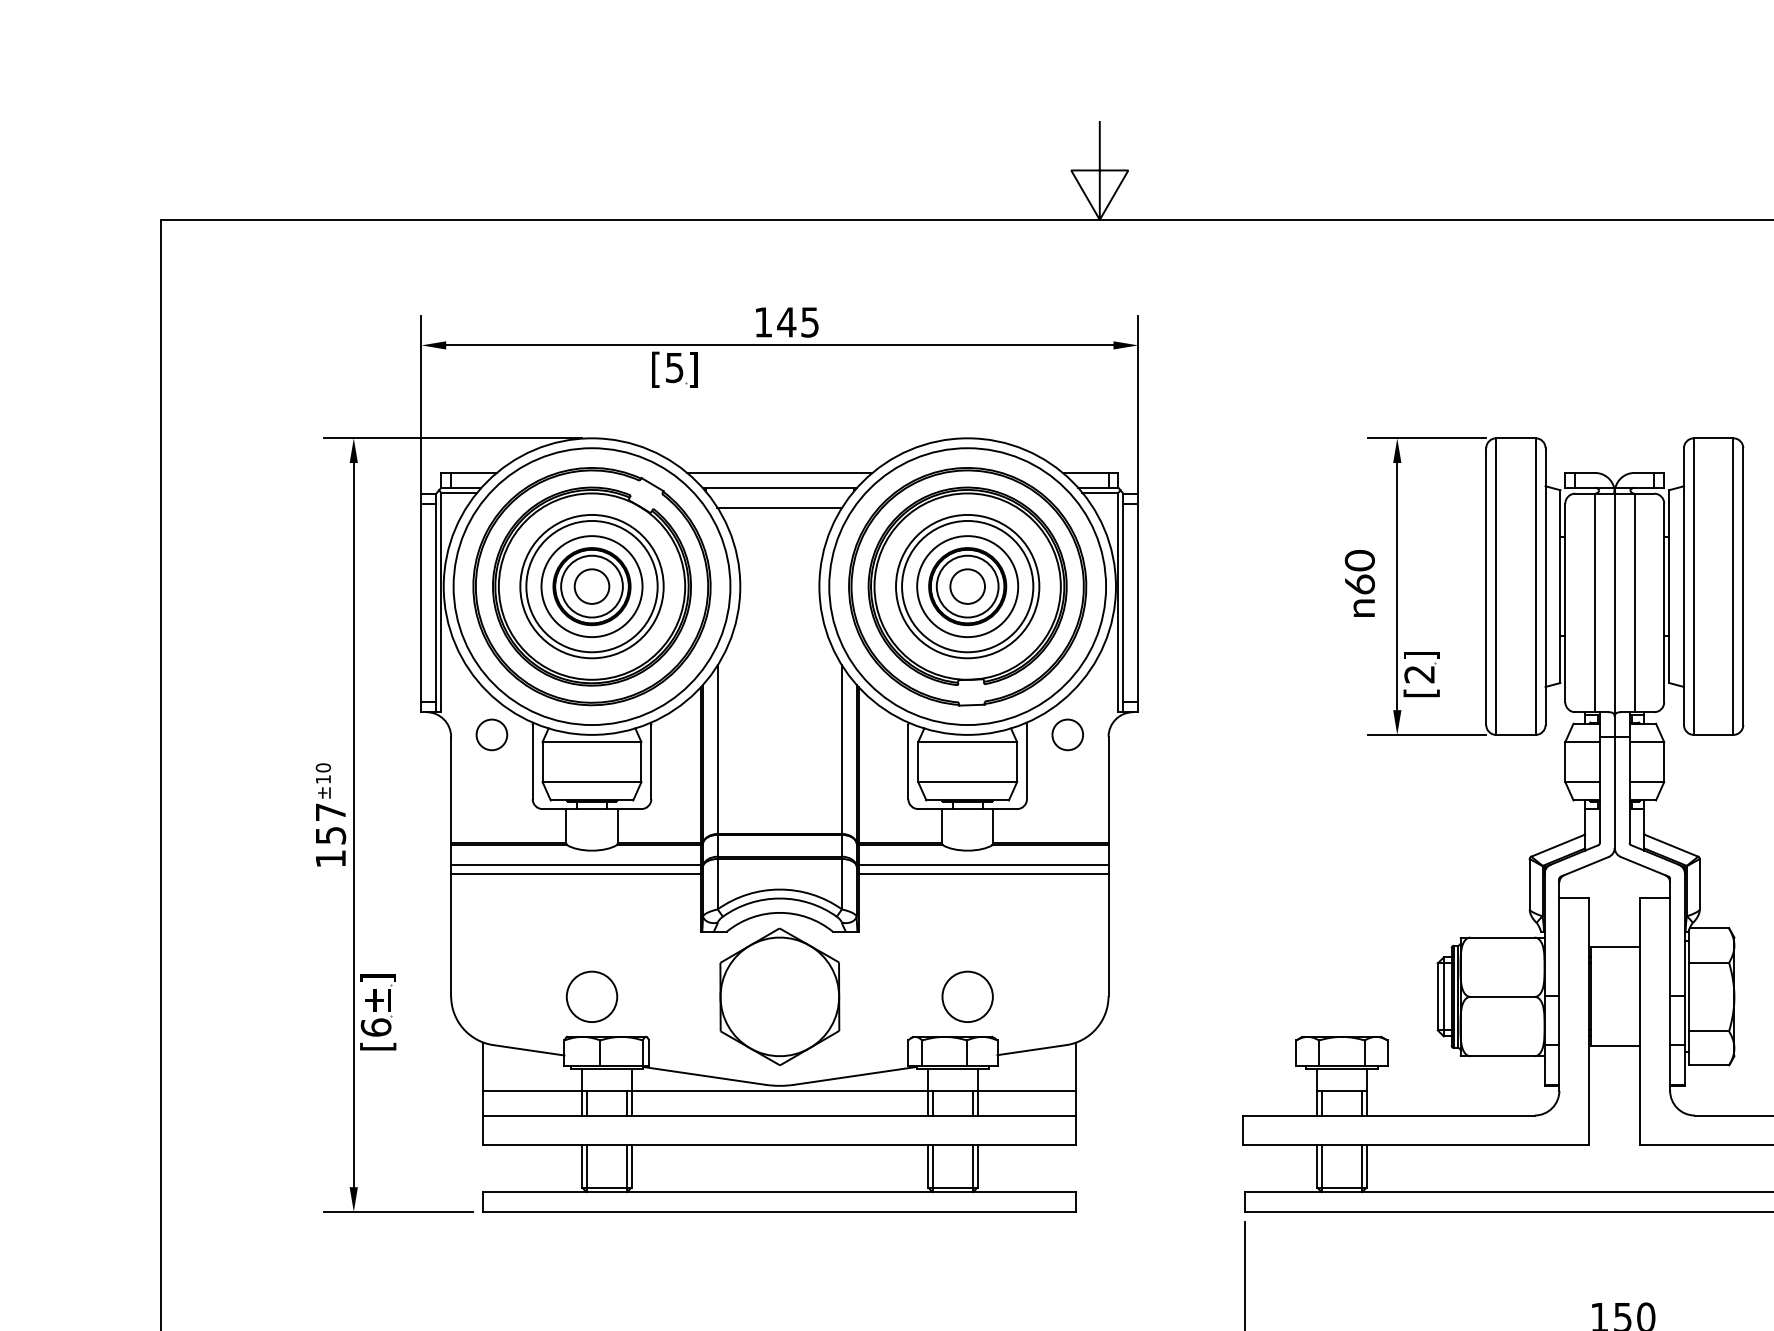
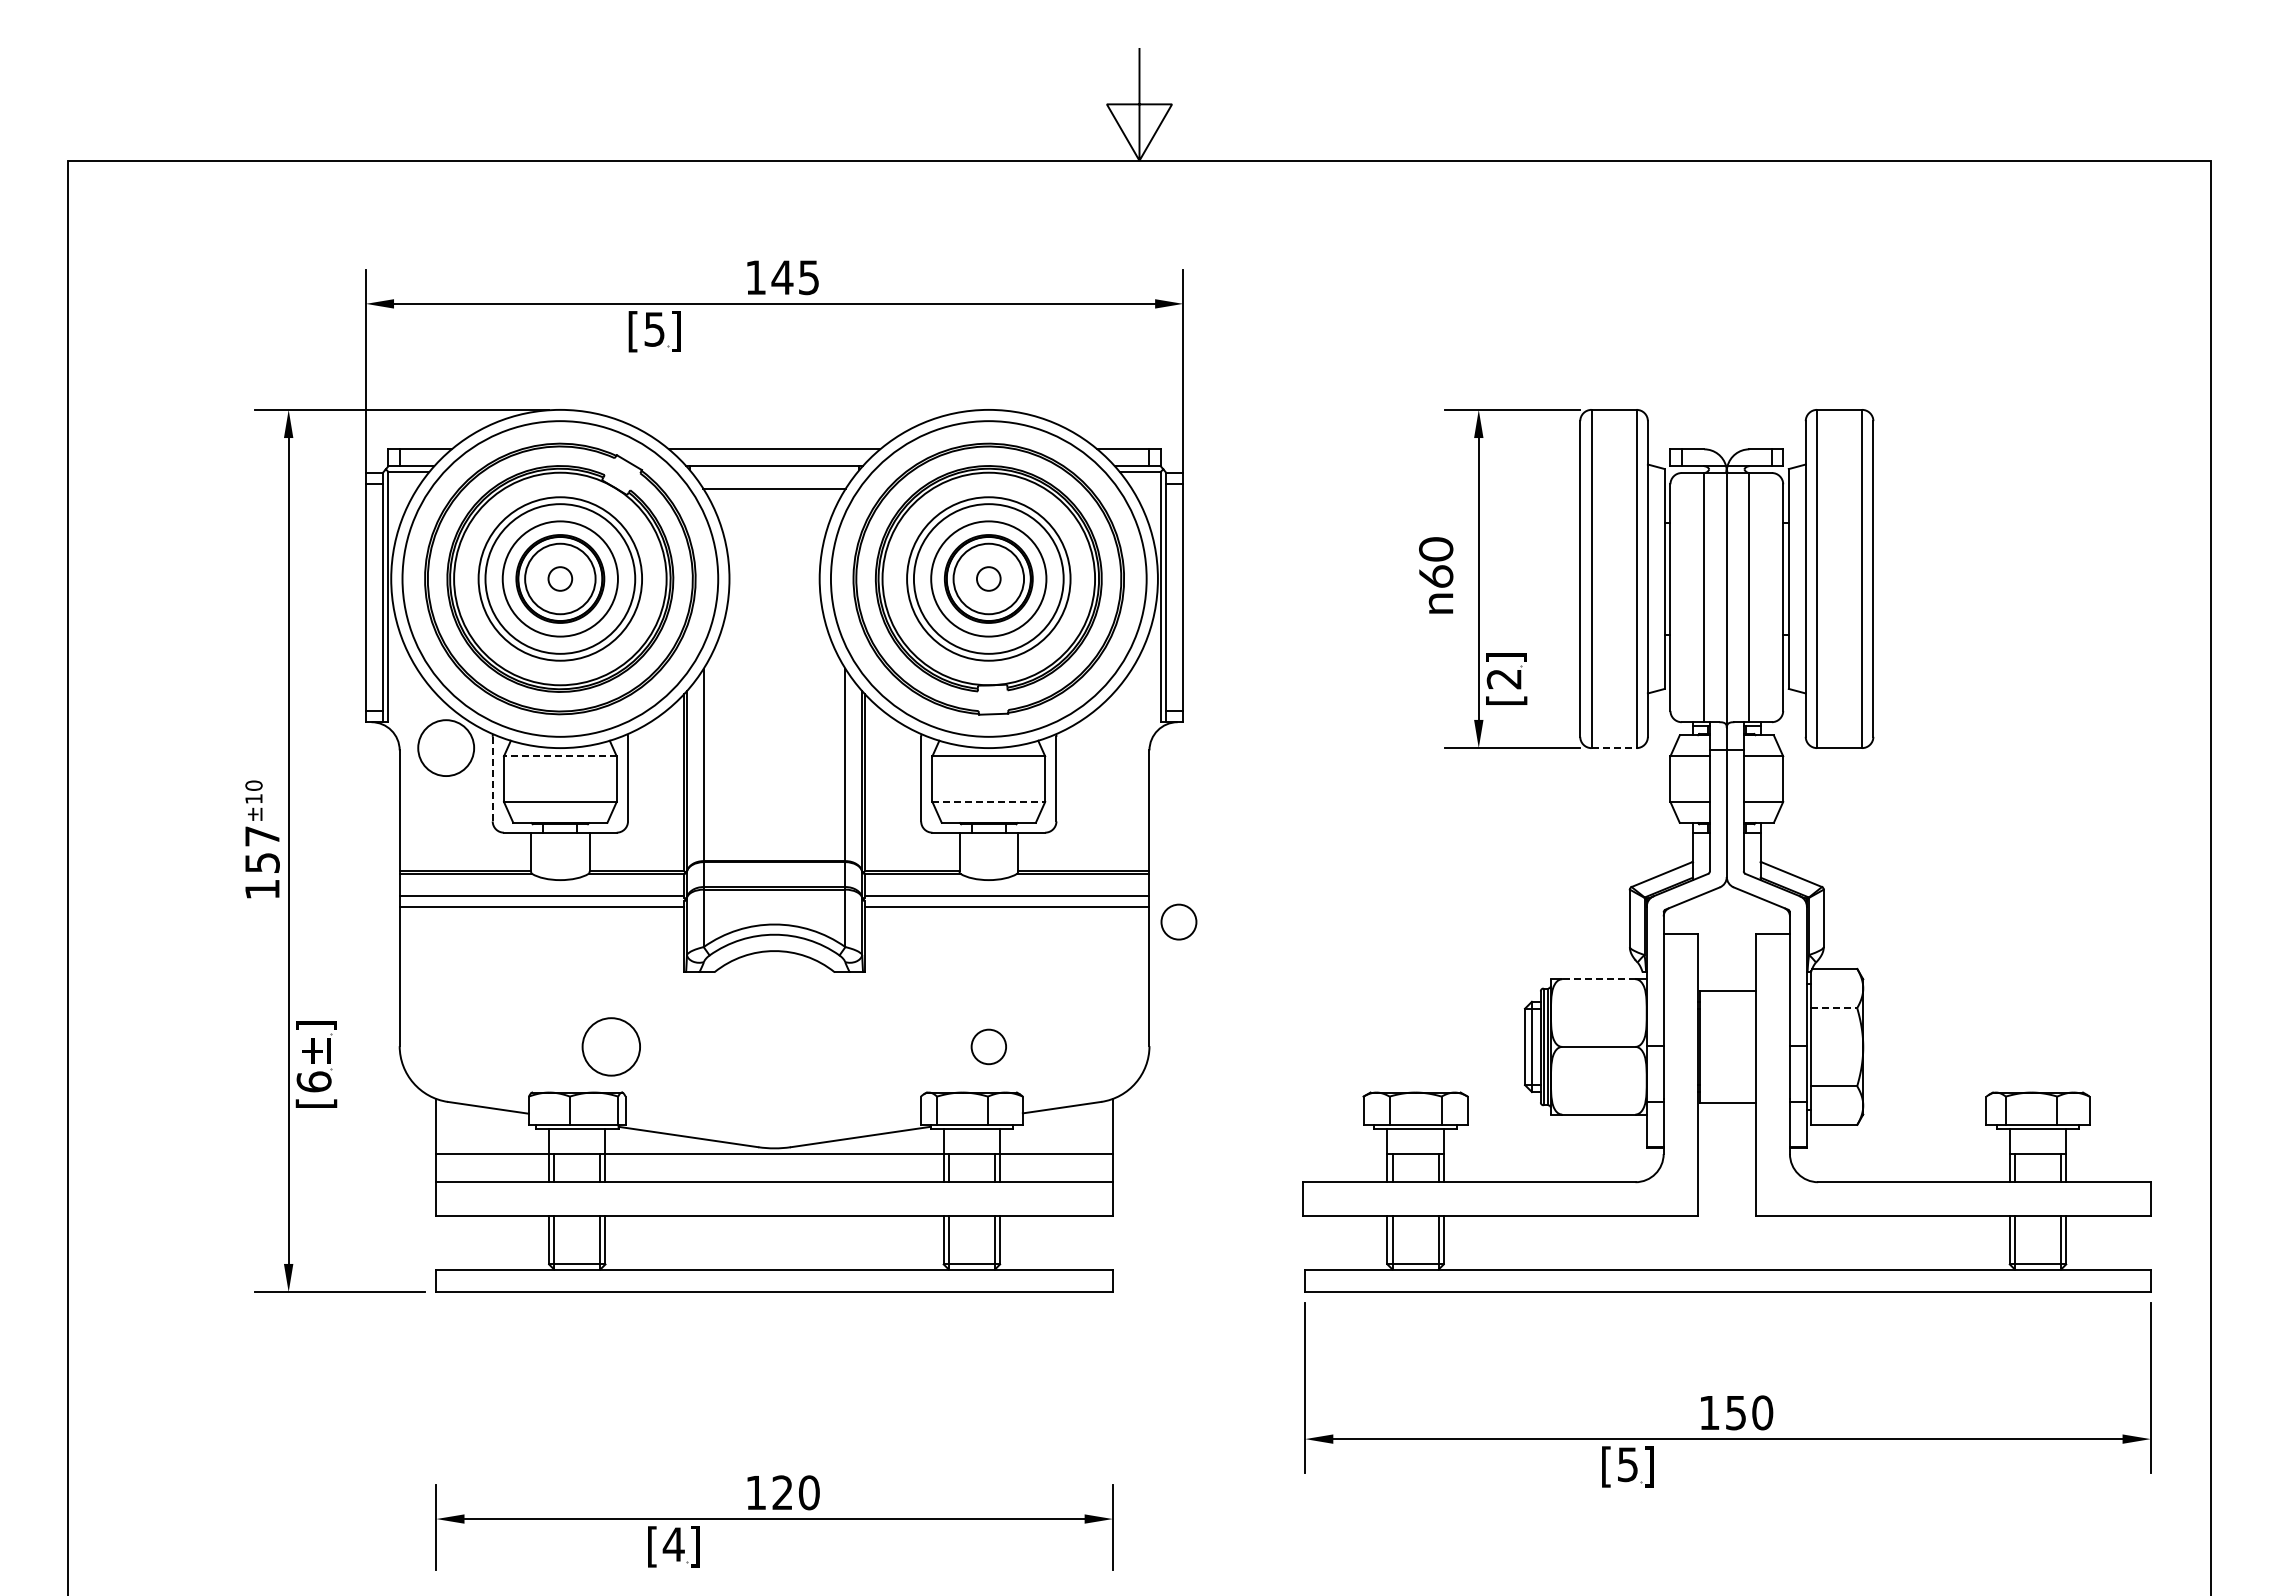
circle: (592, 586) -> (560, 578), size x0.6
circle: (967, 586) -> (988, 578), size x0.6
circle: (491, 734) -> (445, 747), size x1.6
circle: (1067, 734) -> (1178, 921), moved
line: (1516, 735) -> (1614, 748), solid -> dashed
line: (591, 742) -> (559, 756), solid -> dashed
line: (532, 761) -> (492, 778), solid -> dashed
line: (968, 781) -> (989, 801), solid -> dashed
line: (1502, 937) -> (1598, 979), solid -> dashed
line: (1709, 963) -> (1834, 1008), solid -> dashed
circle: (591, 996) -> (610, 1046), moved
part: (779, 996) -> (774, 1046), removed
circle: (967, 996) -> (988, 1046), size x0.6

